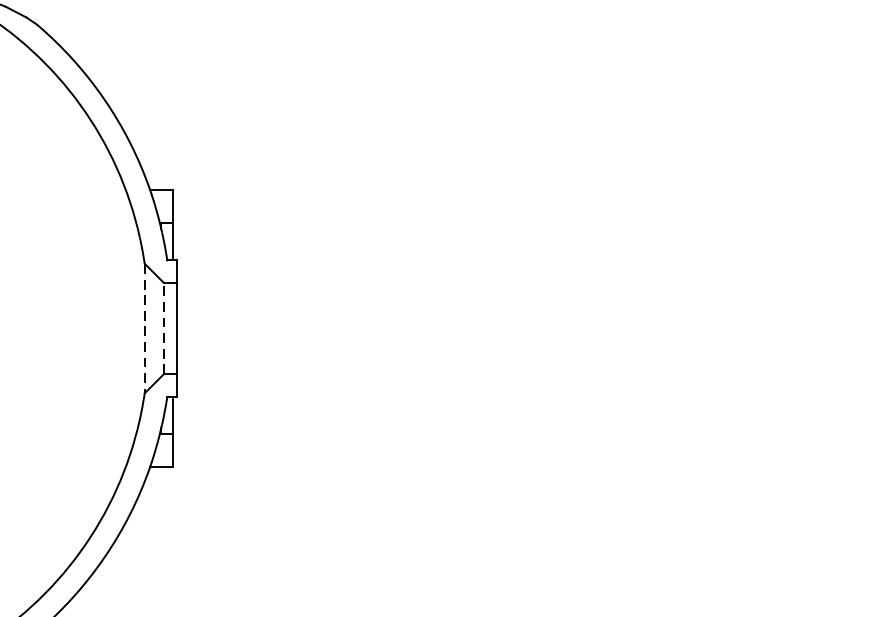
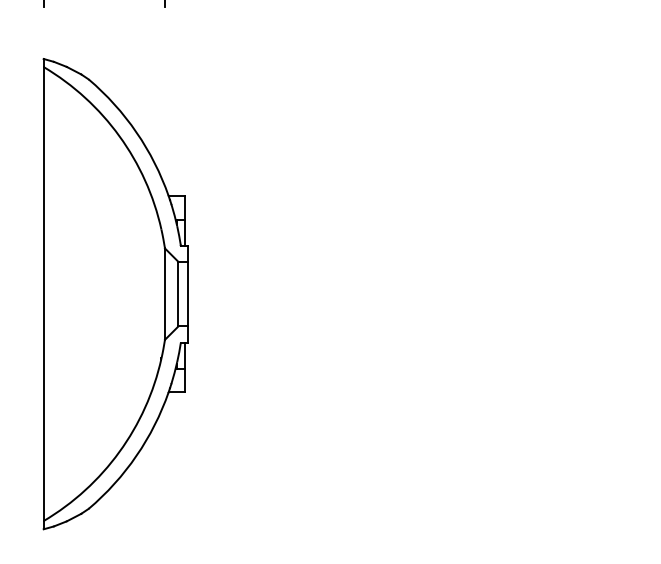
line: (163, 327) -> (178, 293), dashed -> solid
line: (145, 329) -> (165, 294), dashed -> solid

